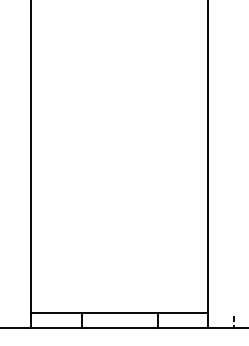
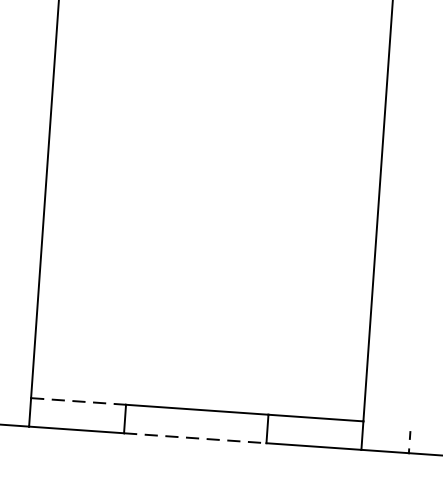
line: (56, 313) -> (78, 401), solid -> dashed
line: (119, 328) -> (194, 438), solid -> dashed

